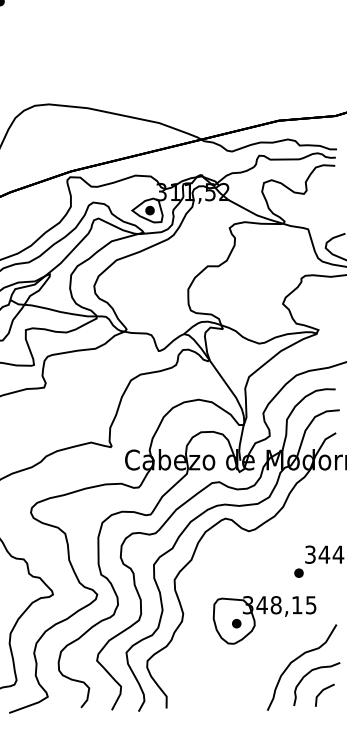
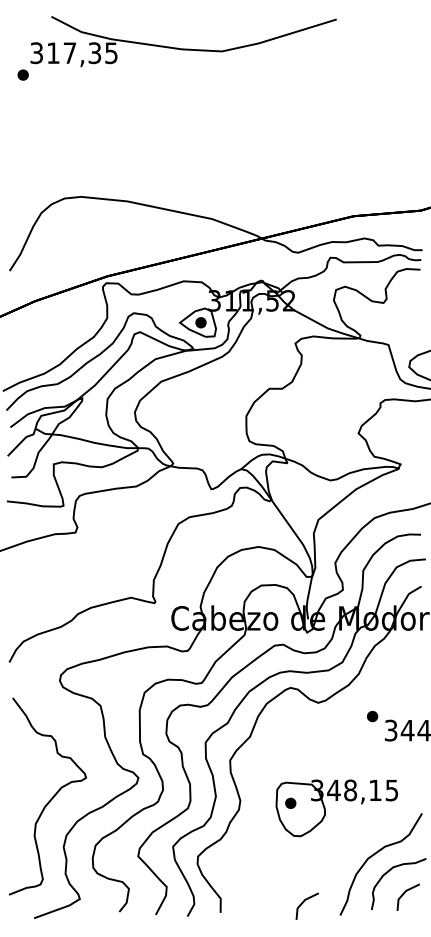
part: (298, 573) -> (372, 716), moved
part: (236, 622) -> (290, 802), moved
line: (237, 699) -> (304, 902), added

